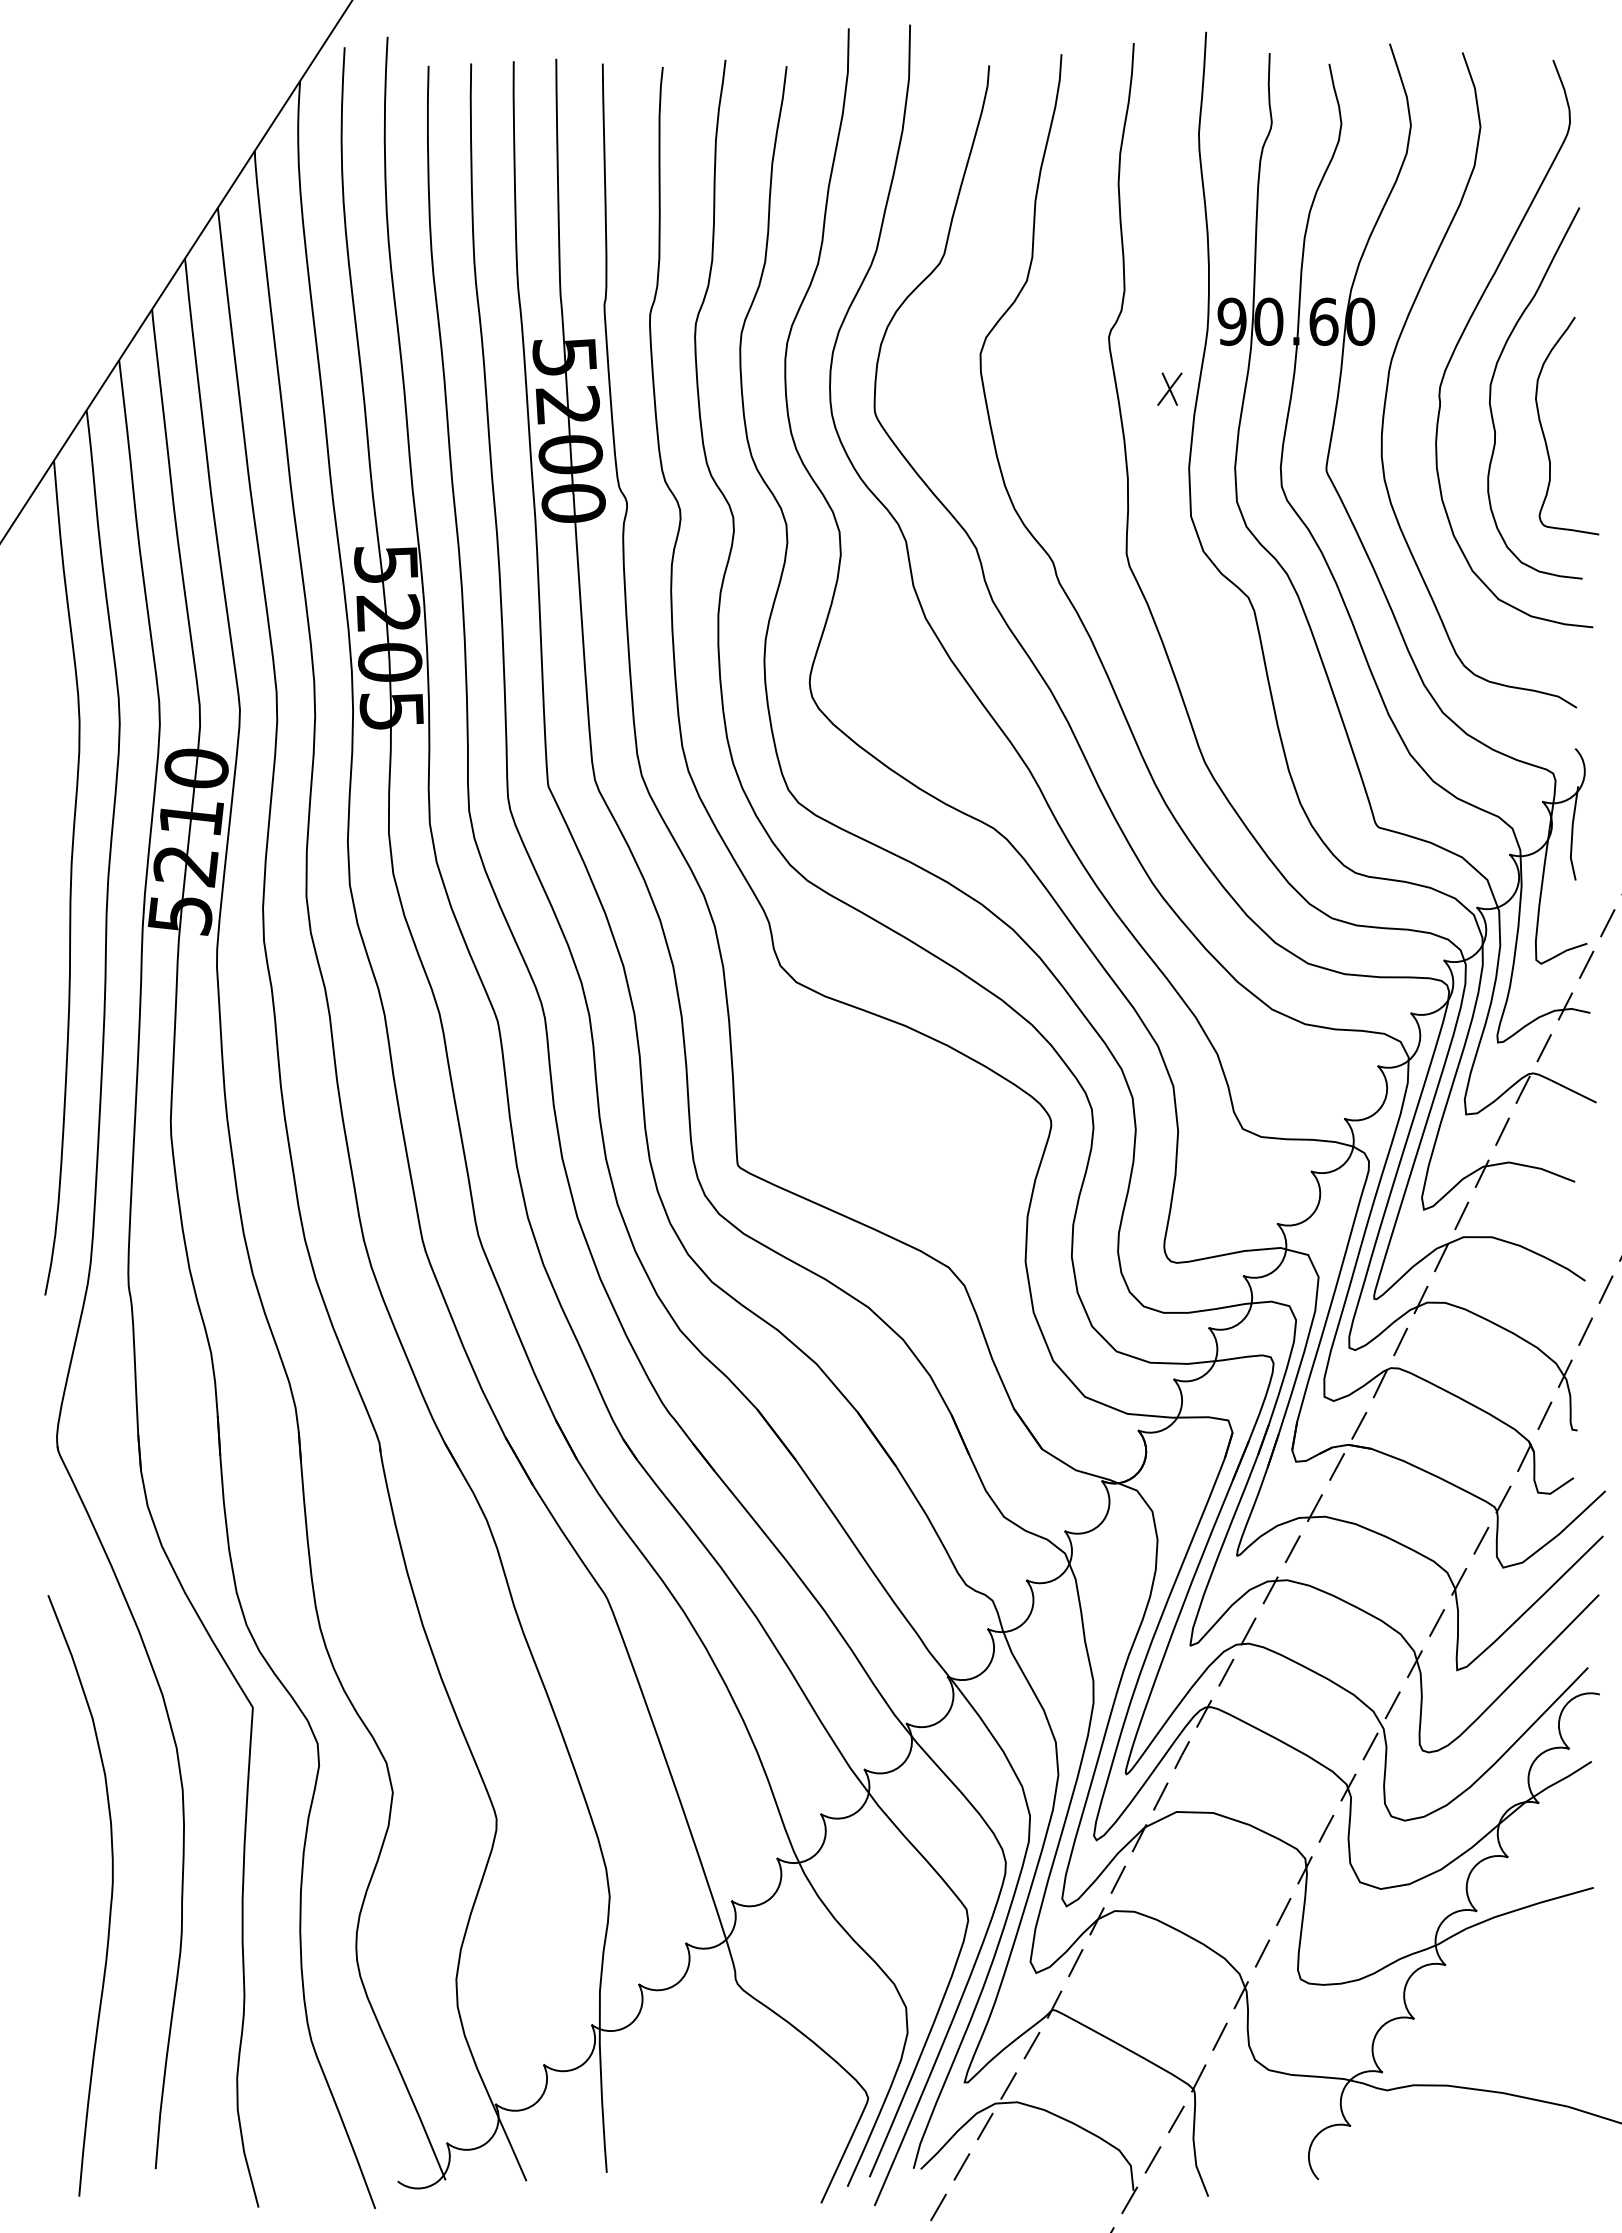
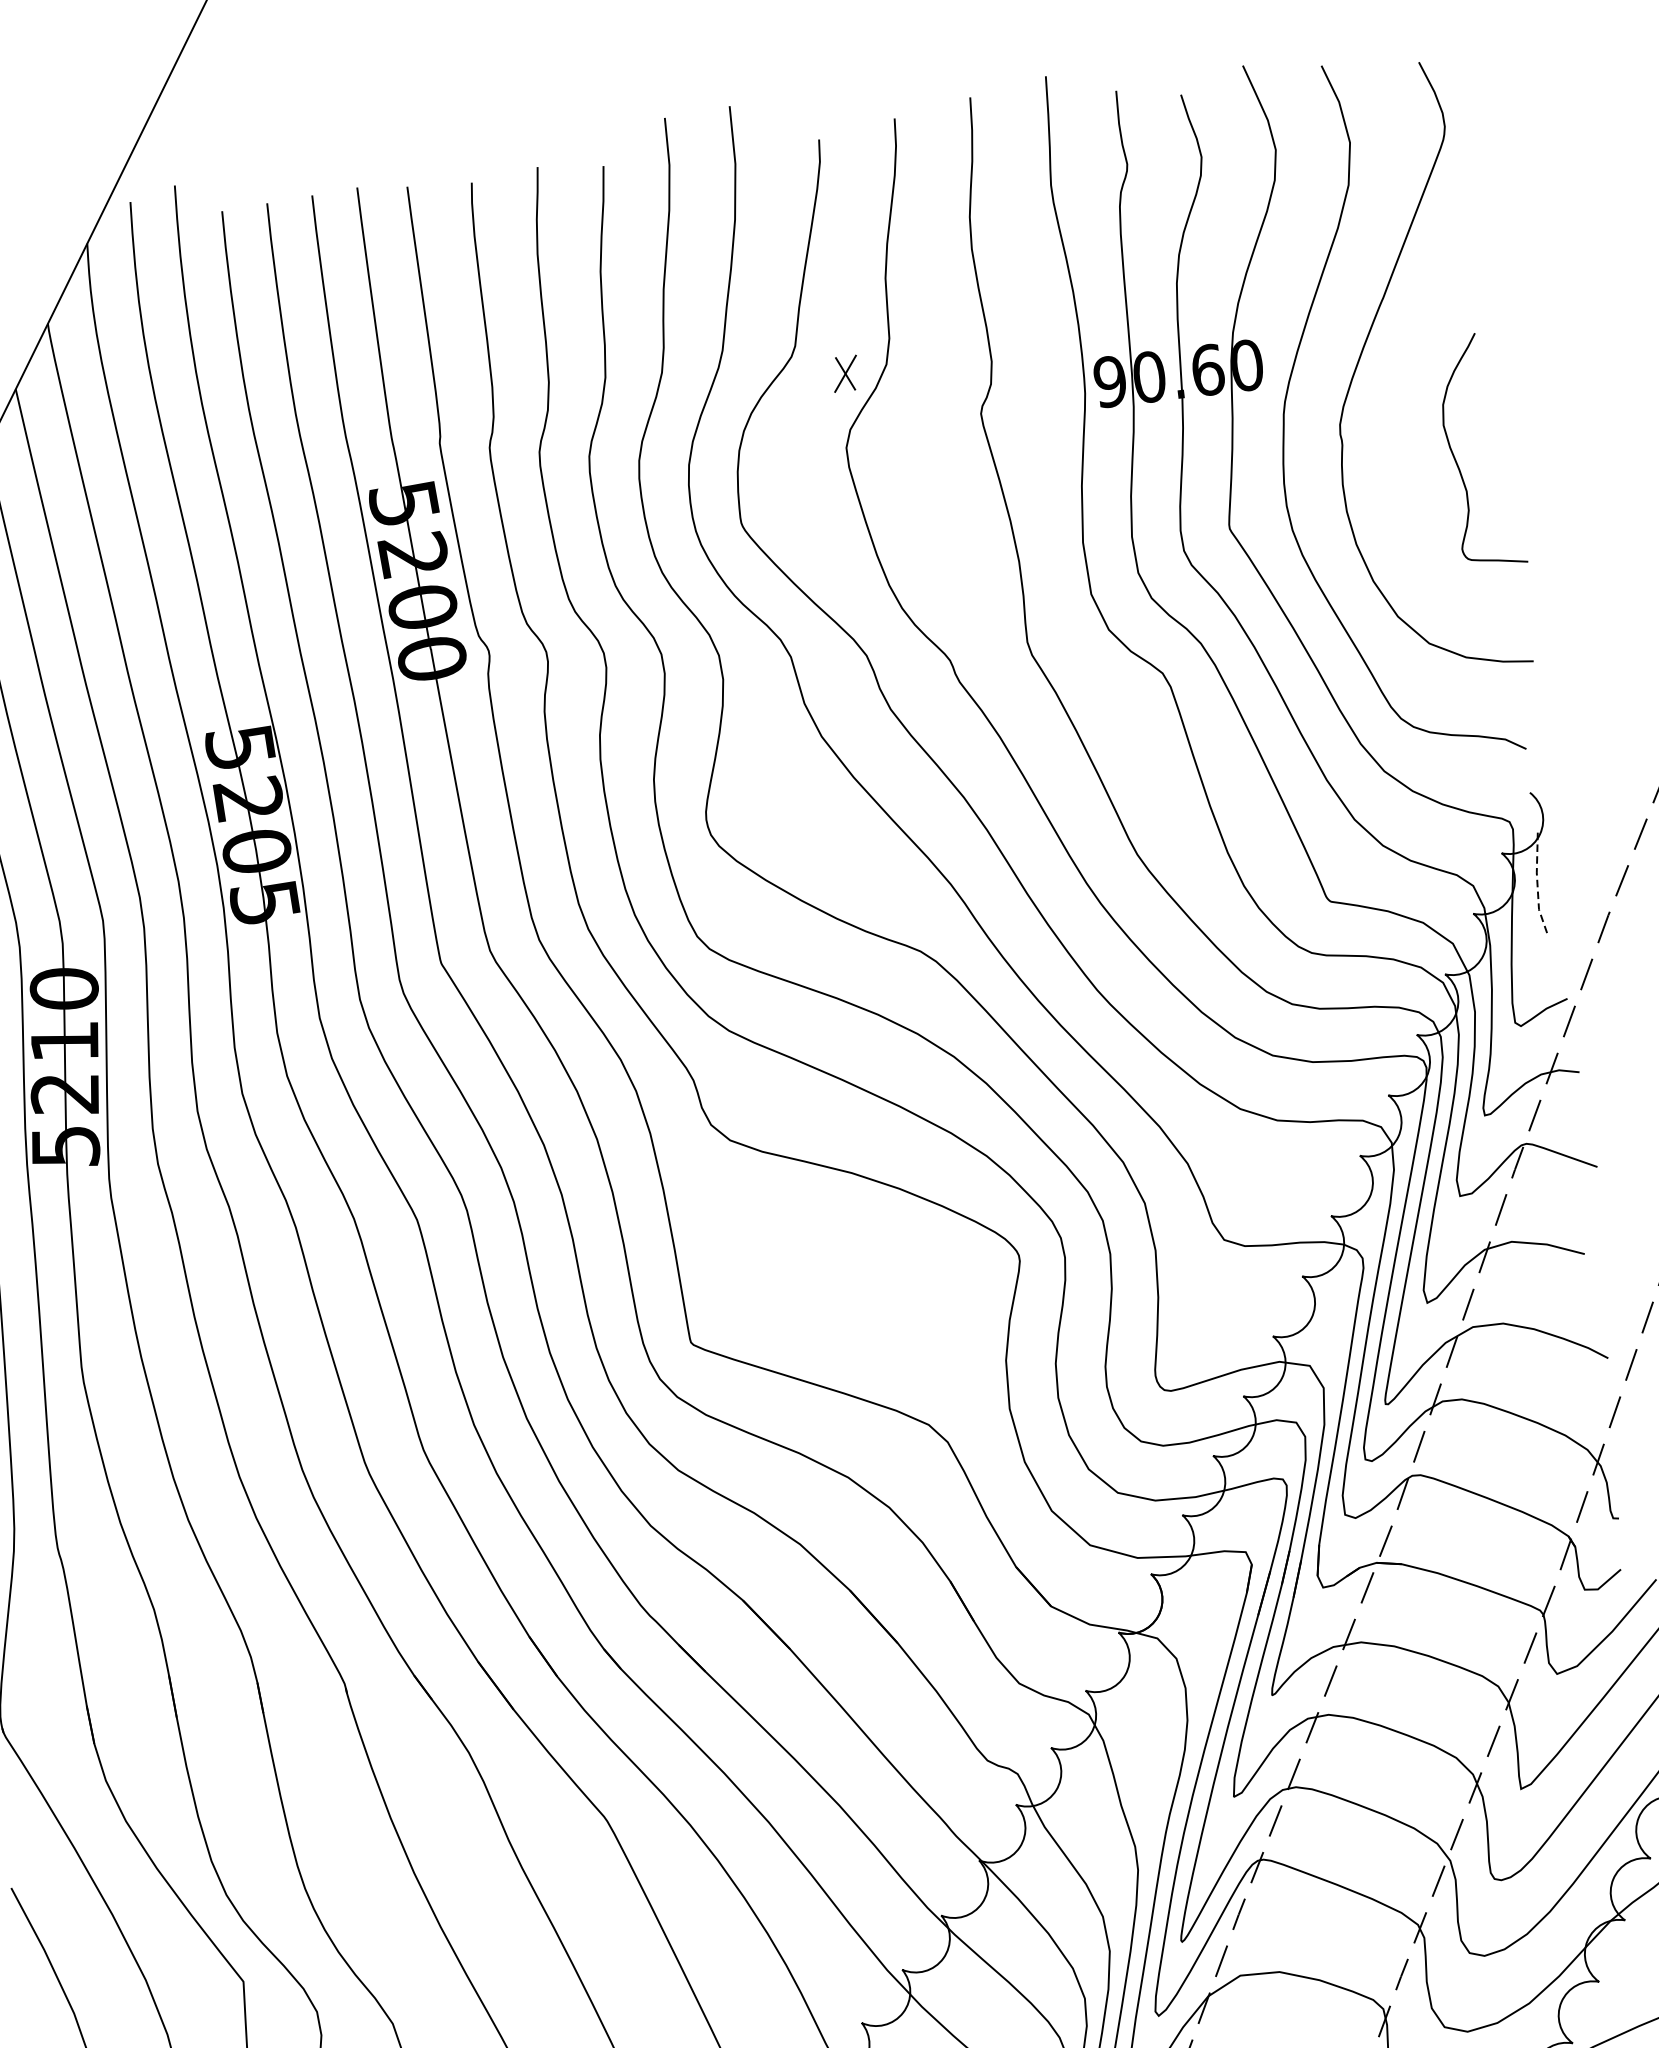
part: (1169, 388) -> (845, 373), moved
curve: (1491, 393) -> (1395, 425), removed
line: (1572, 833) -> (1537, 883), solid -> dashed

